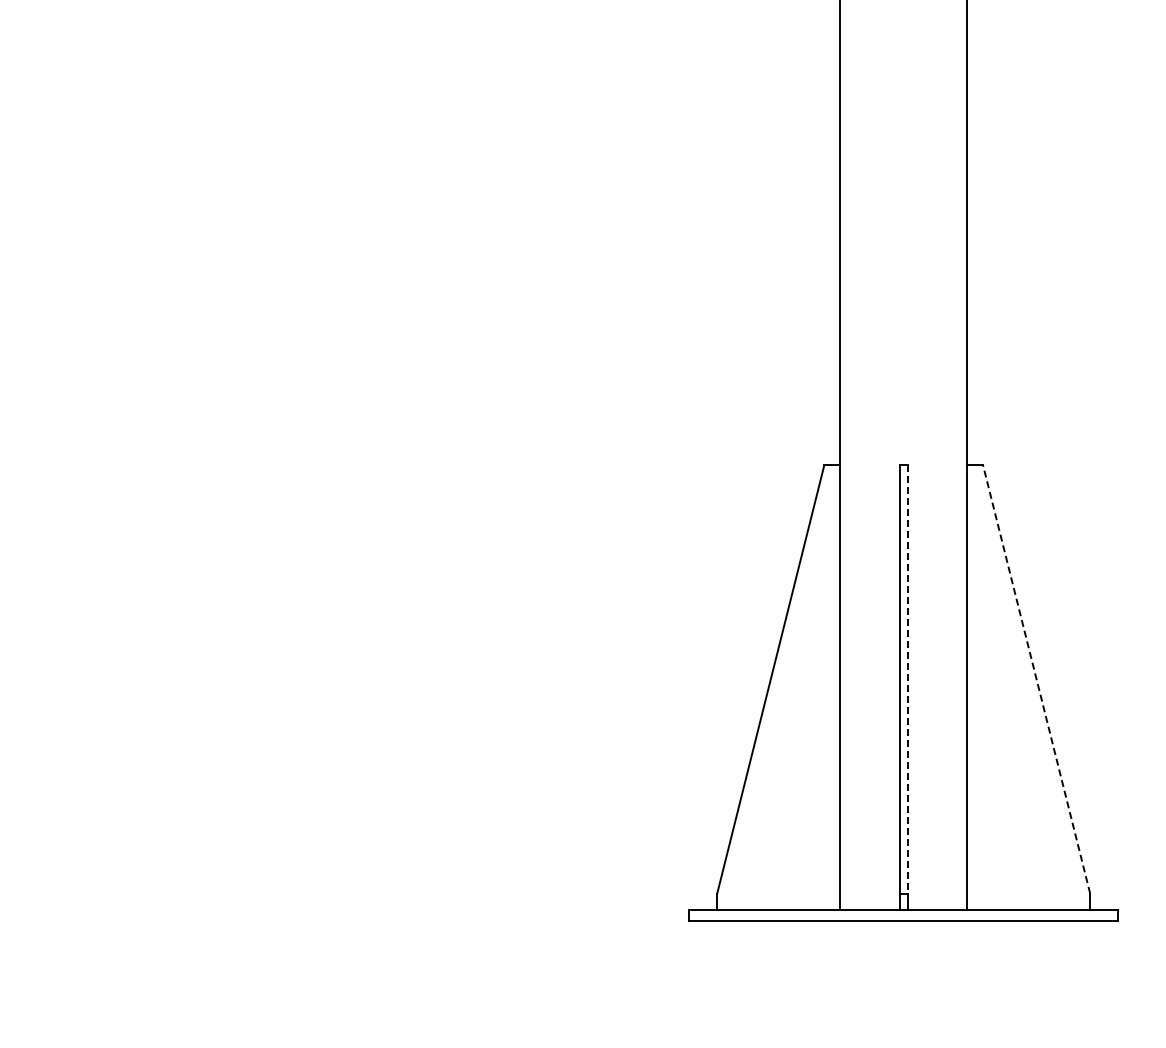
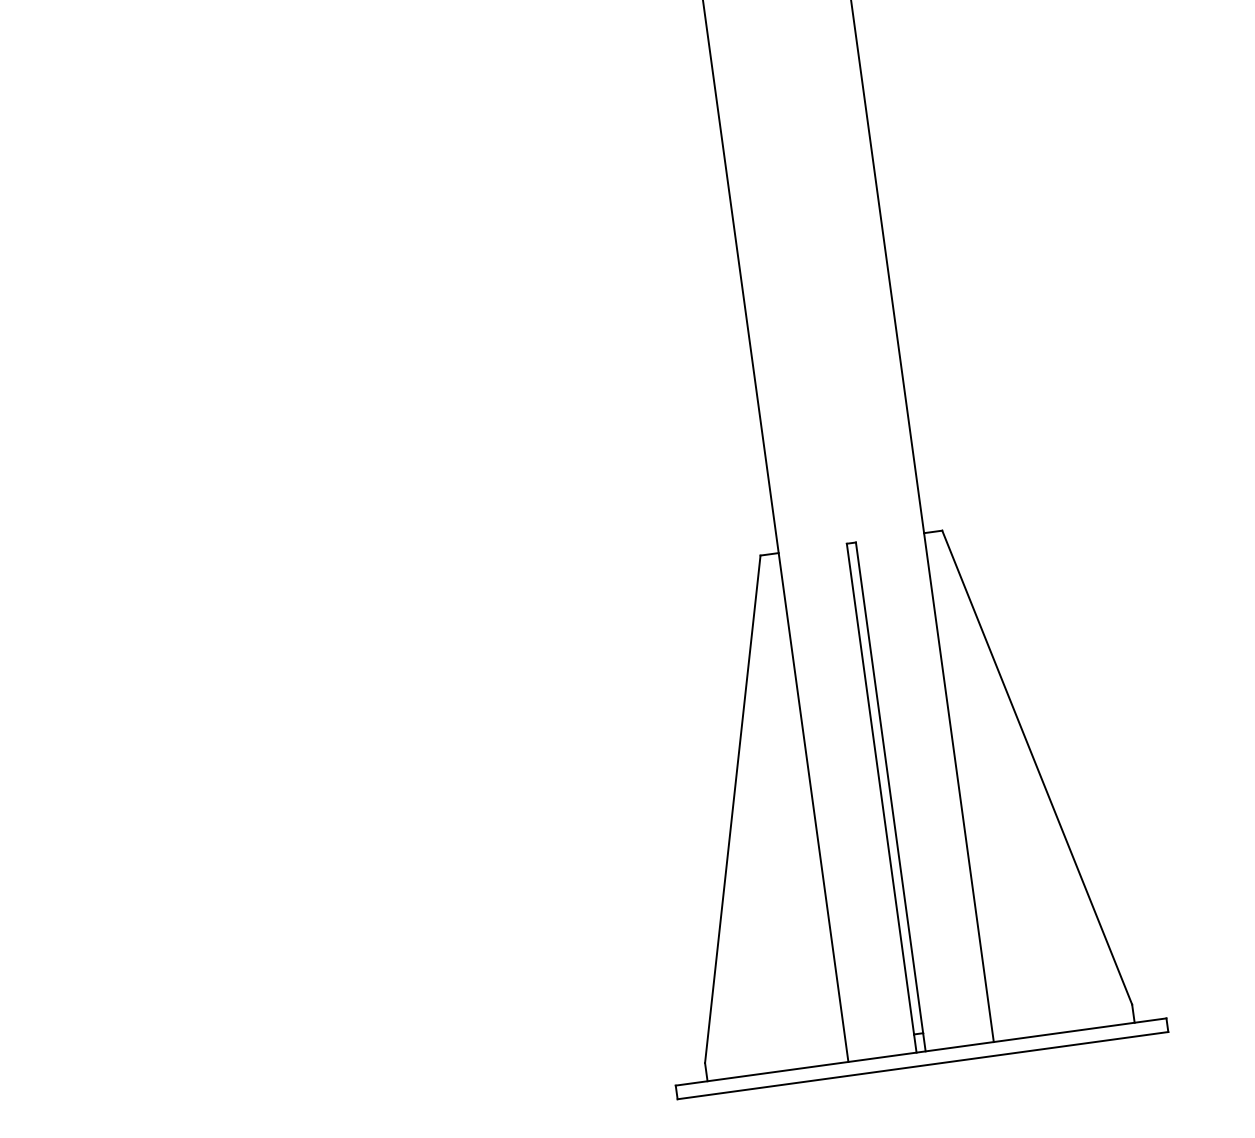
line: (907, 679) -> (889, 787), dashed -> solid
line: (1036, 679) -> (1037, 767), dashed -> solid

